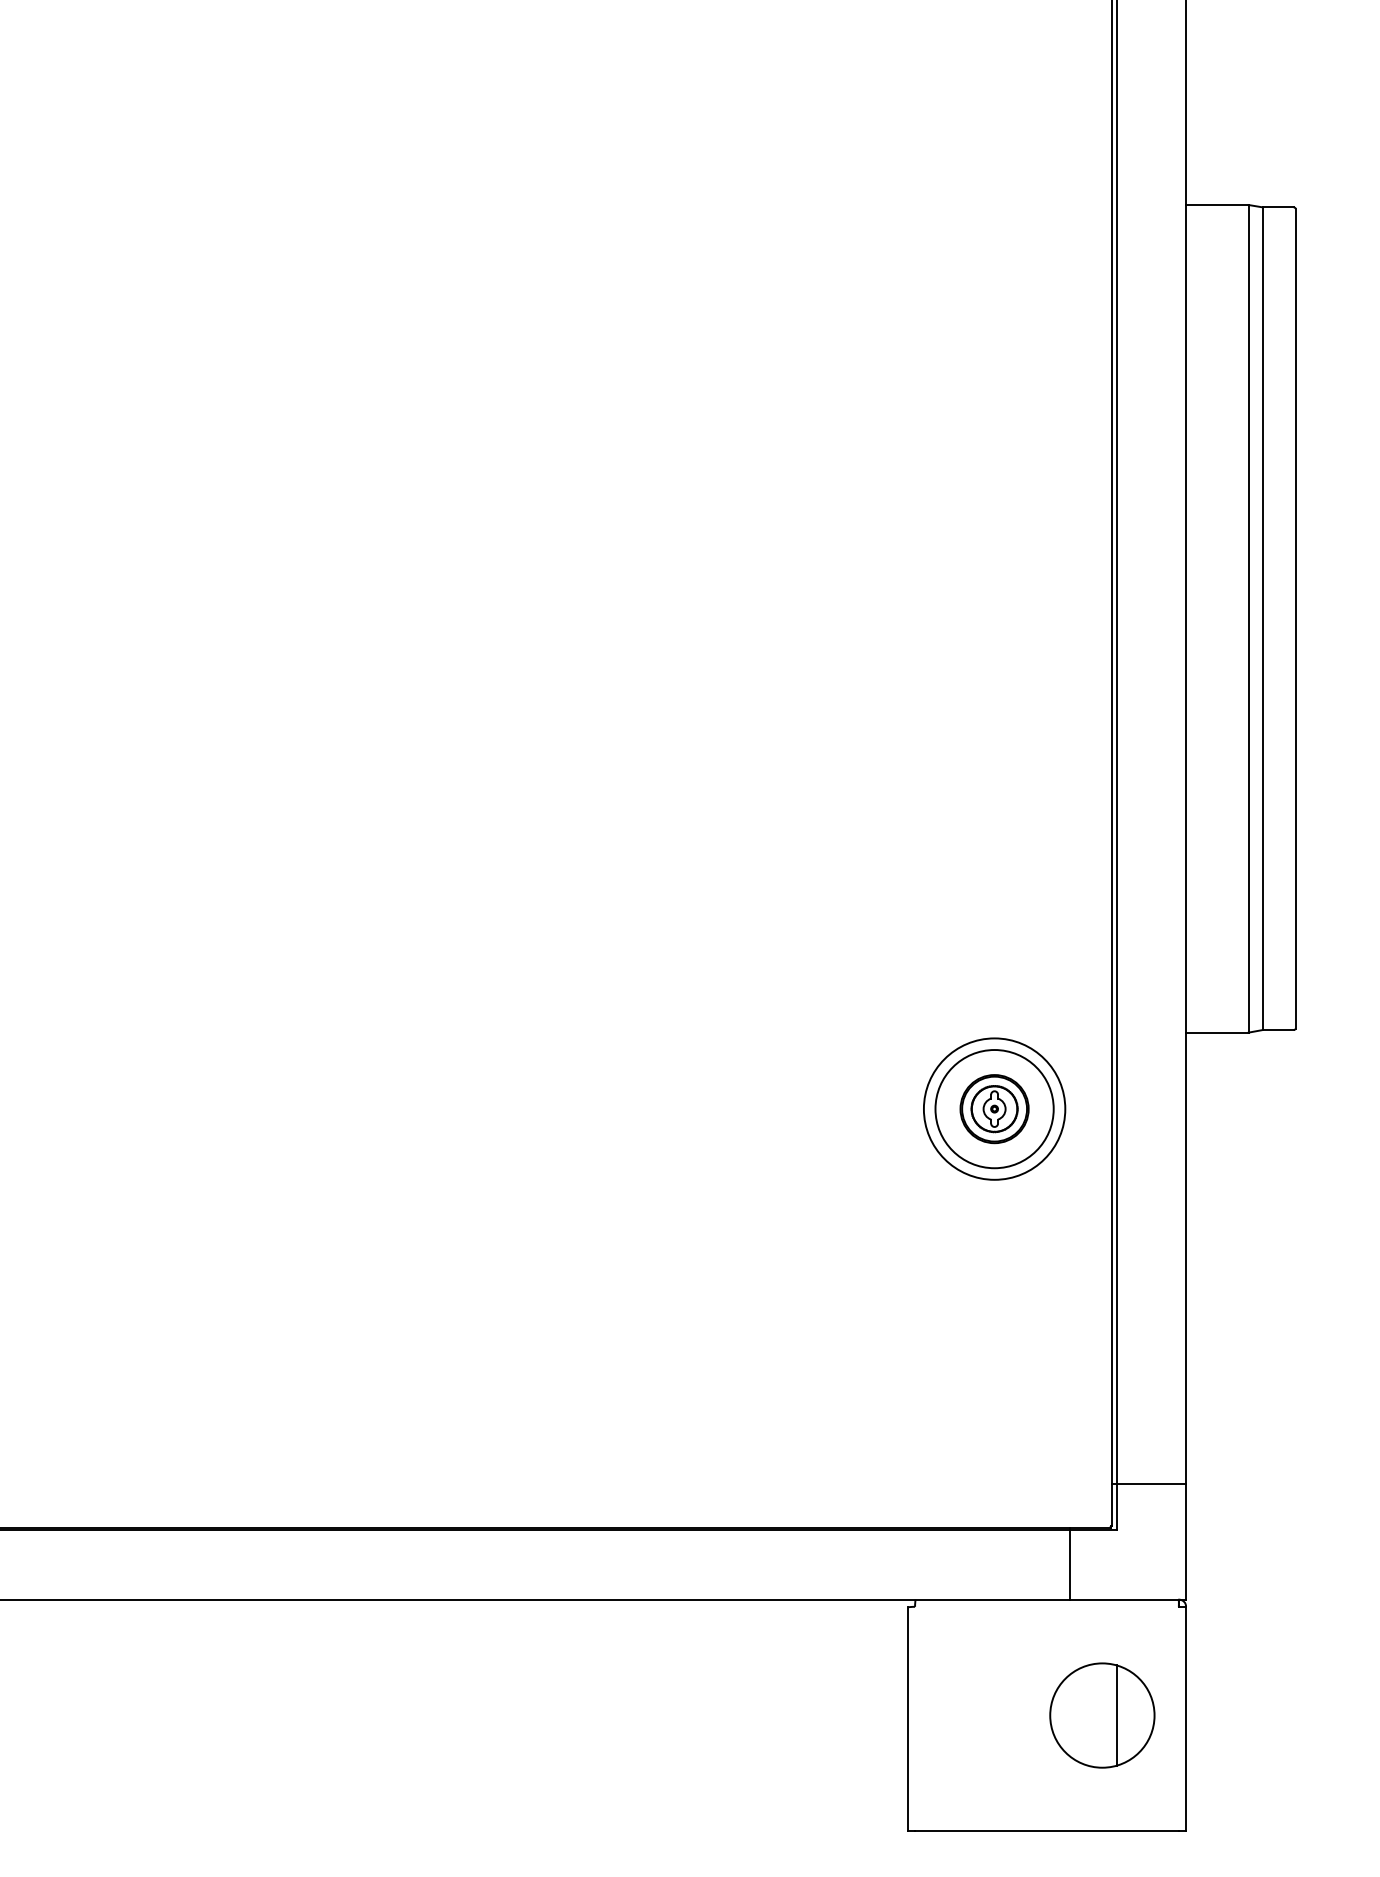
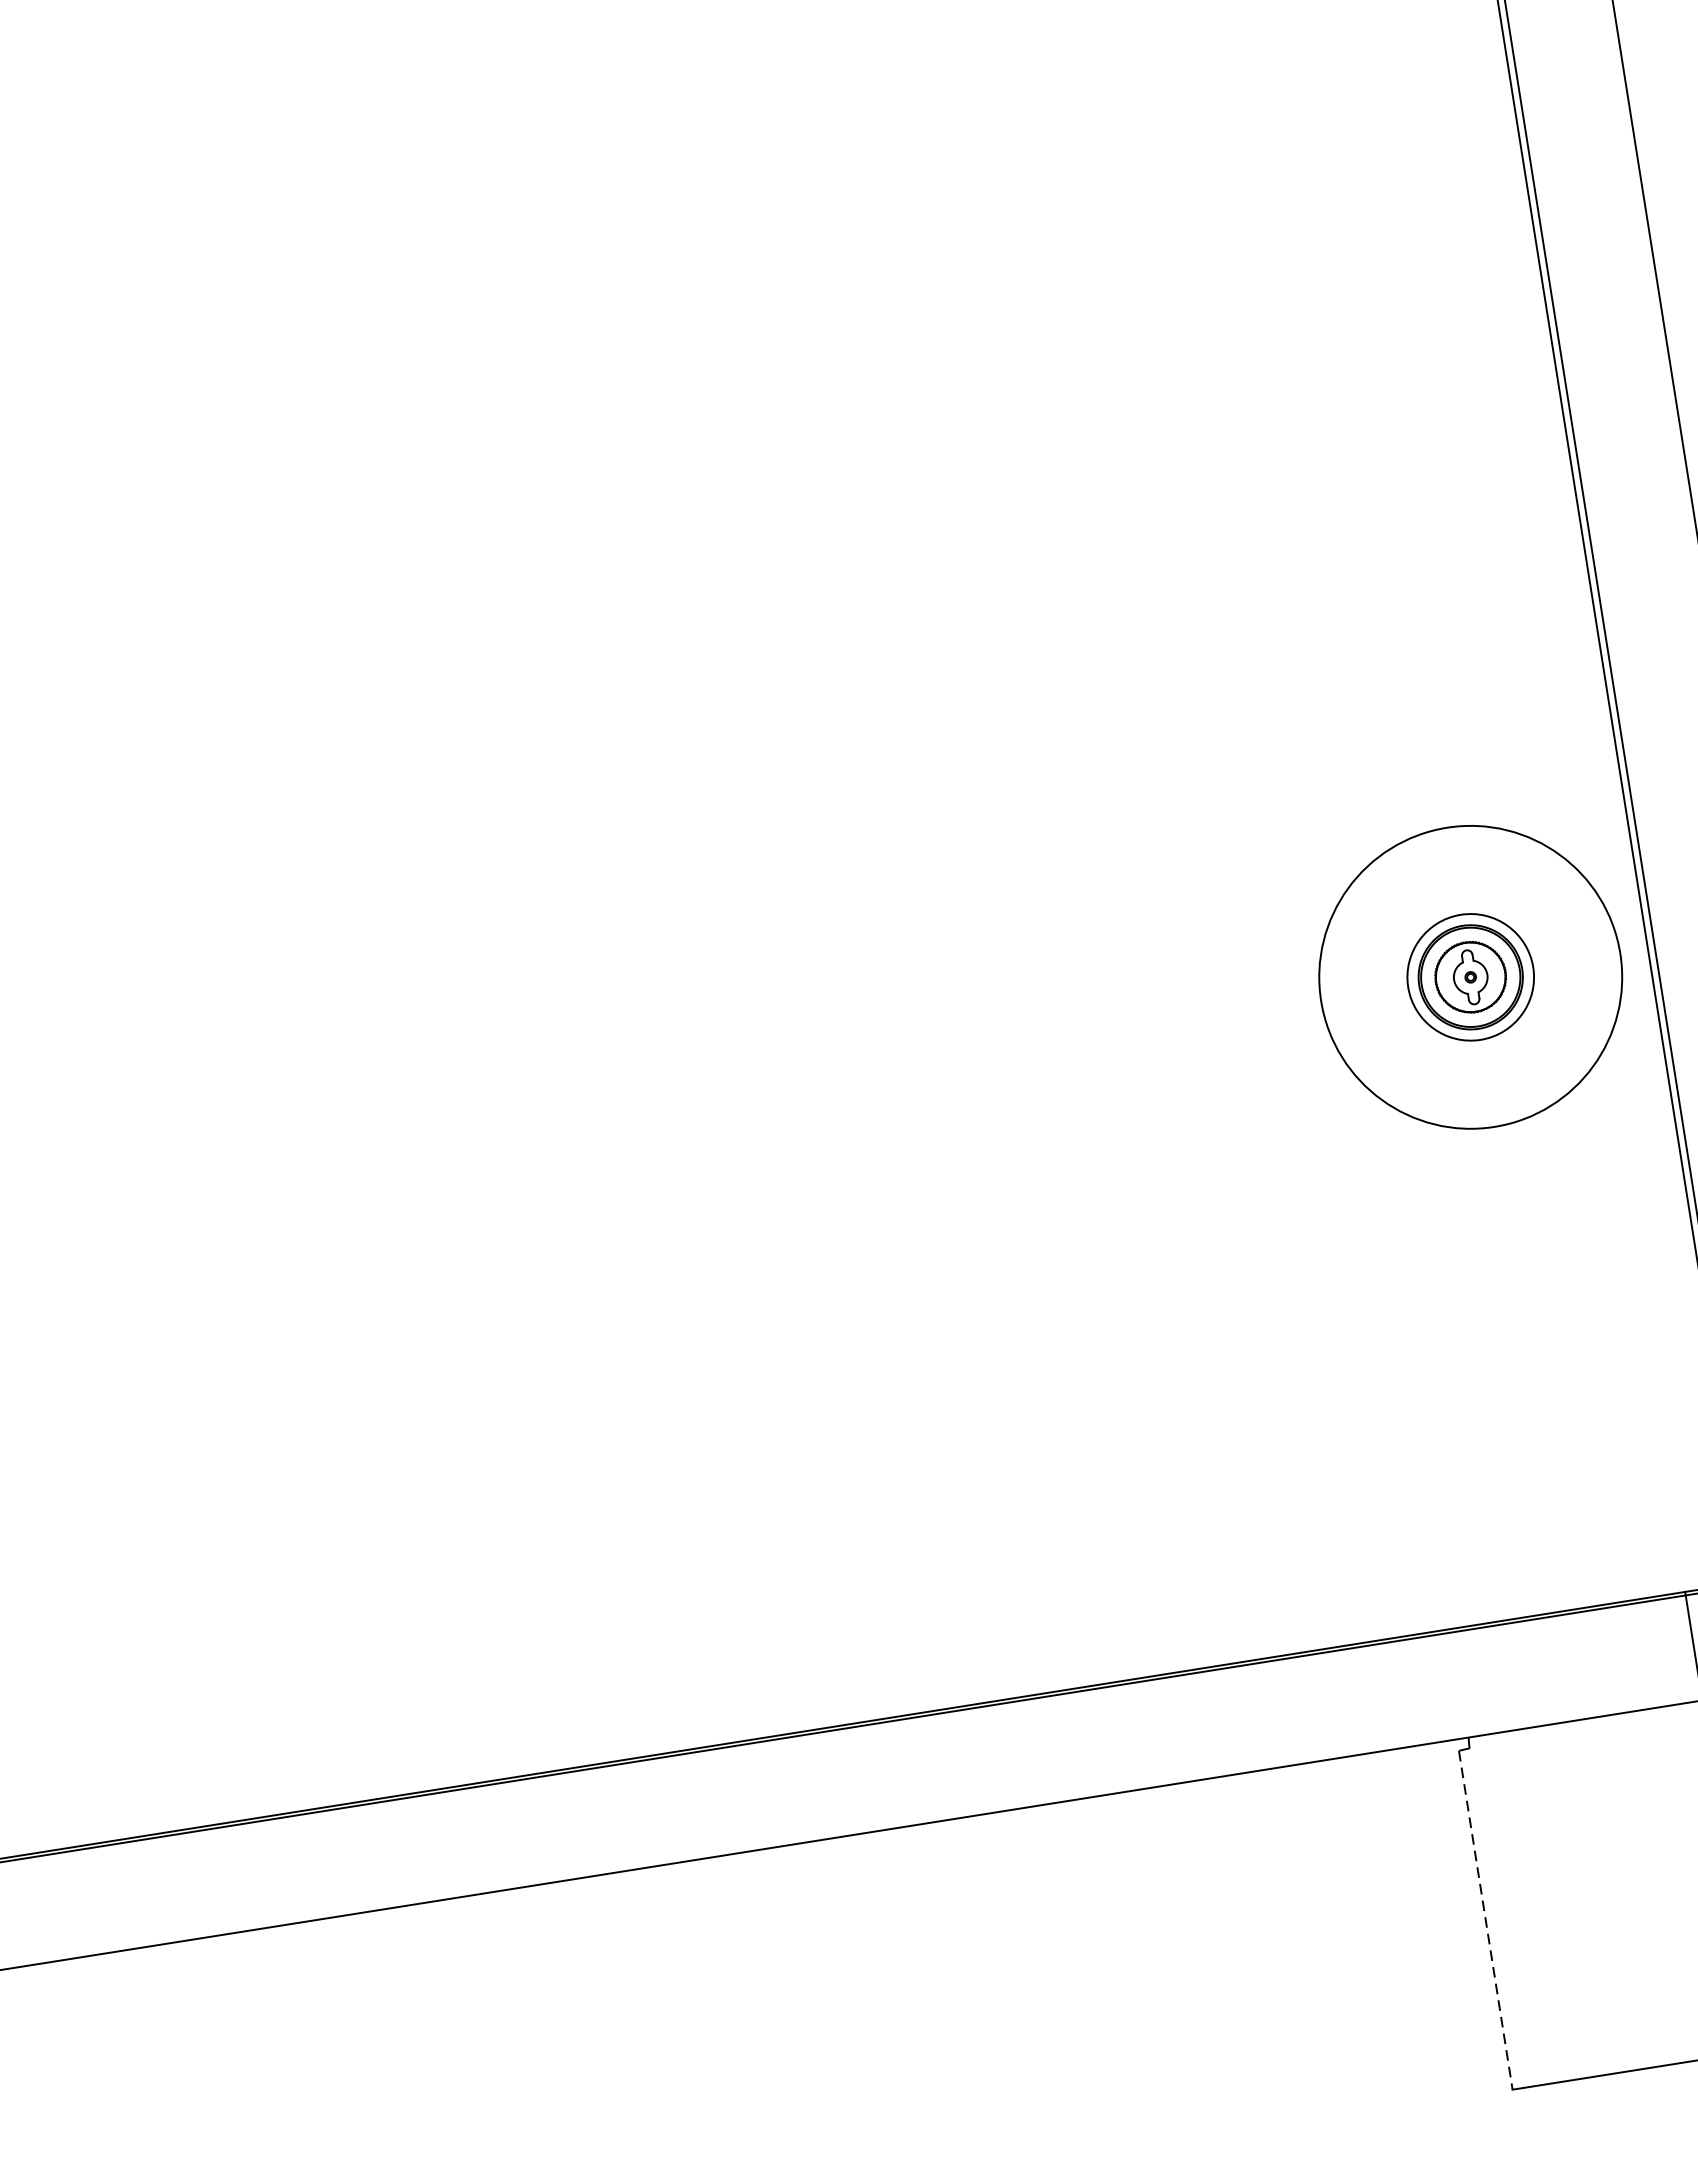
circle: (994, 1108) -> (1470, 976), size x1.4
circle: (994, 1109) -> (1470, 977), size x0.7
line: (907, 1719) -> (1485, 1920), solid -> dashed

